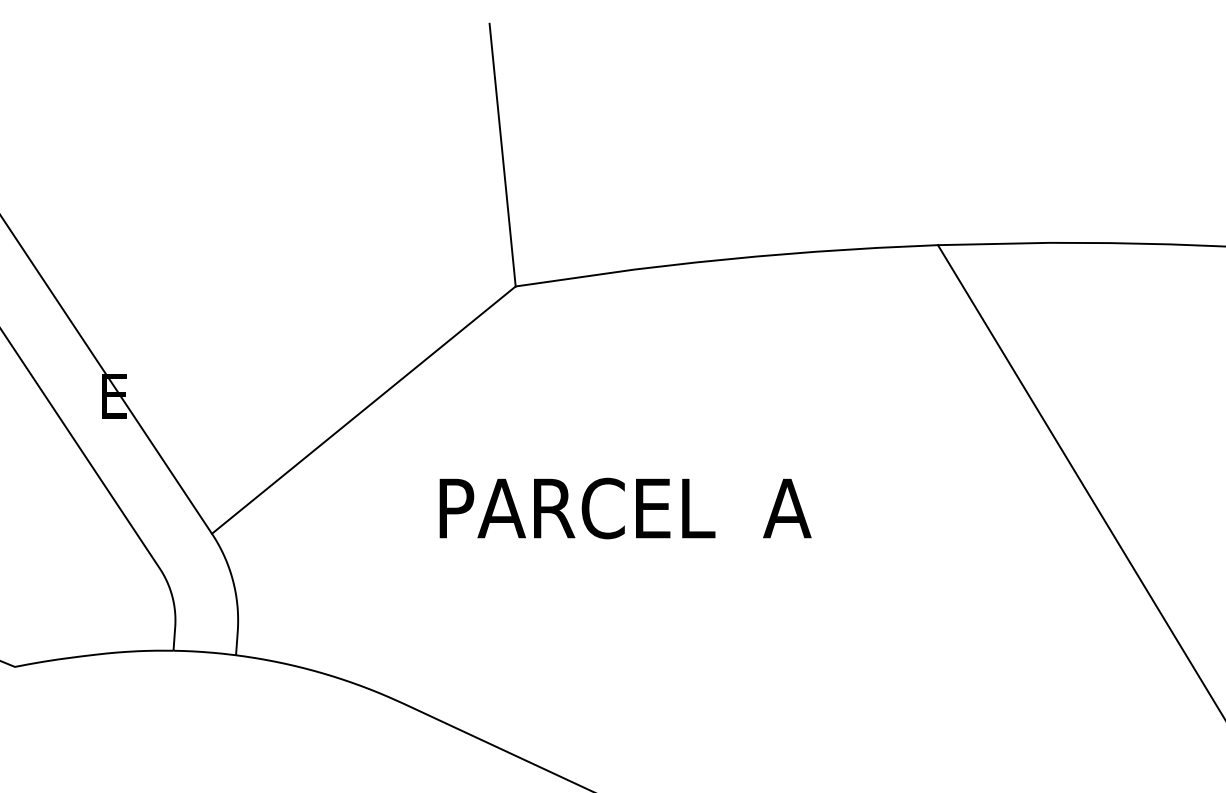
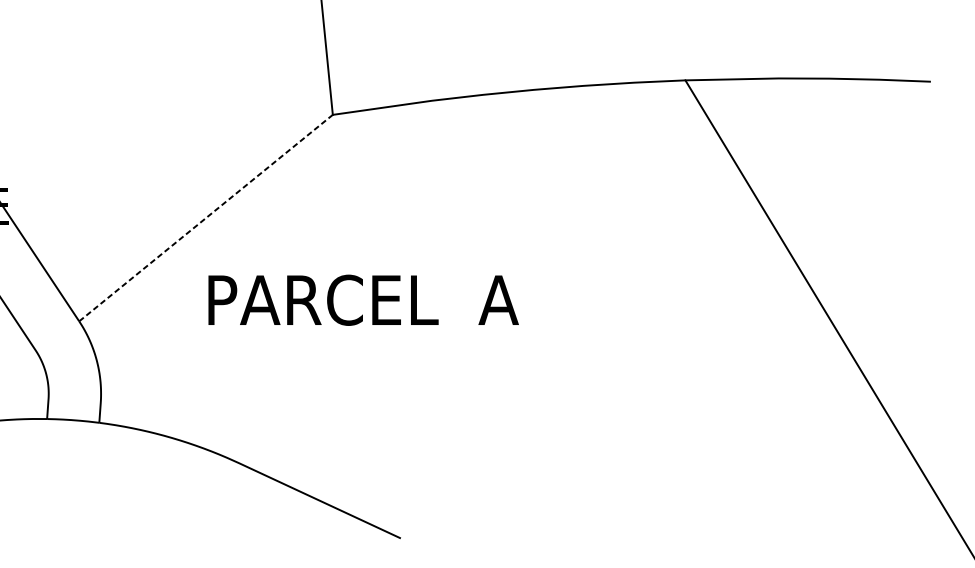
line: (363, 410) -> (205, 218), solid -> dashed
text: (625, 508) -> (363, 300), moved

